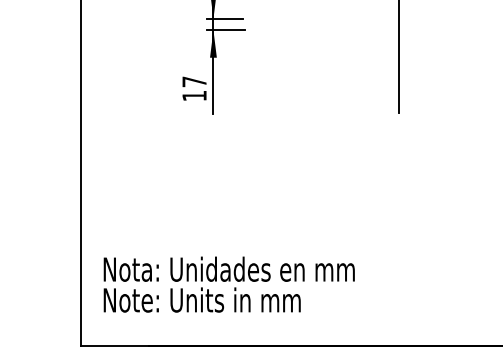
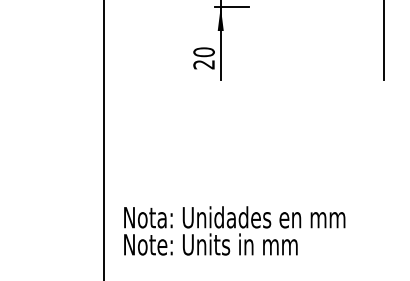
text: (194, 88) -> (204, 58), 17 -> 20

